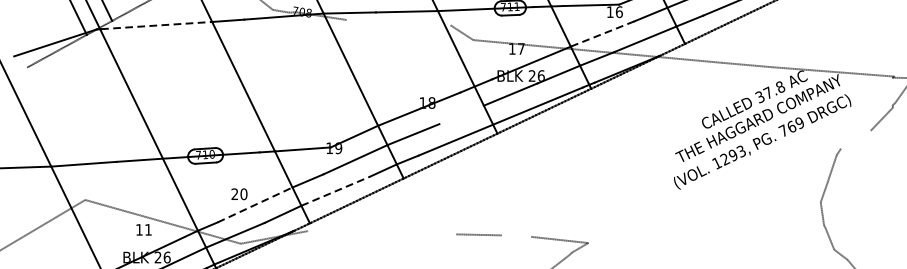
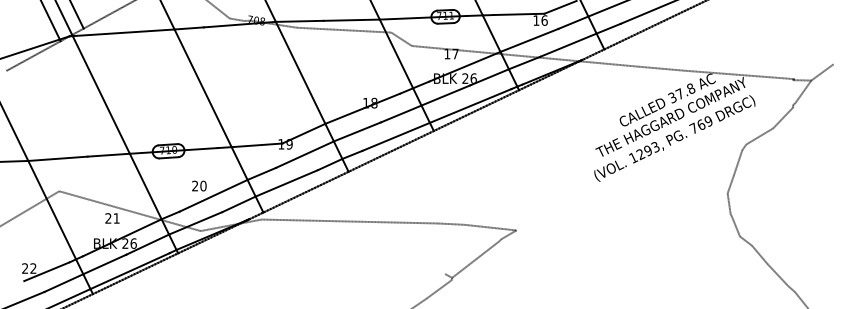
line: (398, 21) -> (343, 29), added
line: (157, 25) -> (124, 32), dashed -> solid
line: (603, 34) -> (530, 40), dashed -> solid
line: (461, 114) -> (401, 113), added
line: (855, 139) -> (759, 136), added
line: (335, 191) -> (286, 183), dashed -> solid
line: (256, 204) -> (214, 195), dashed -> solid
text: (139, 229) -> (108, 218), 11 -> 21
line: (381, 232) -> (328, 220), added
line: (515, 235) -> (450, 223), added

